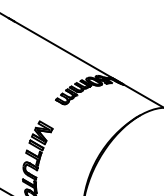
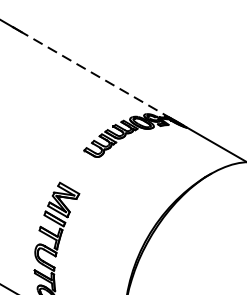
line: (63, 50) -> (95, 75), solid -> dashed

